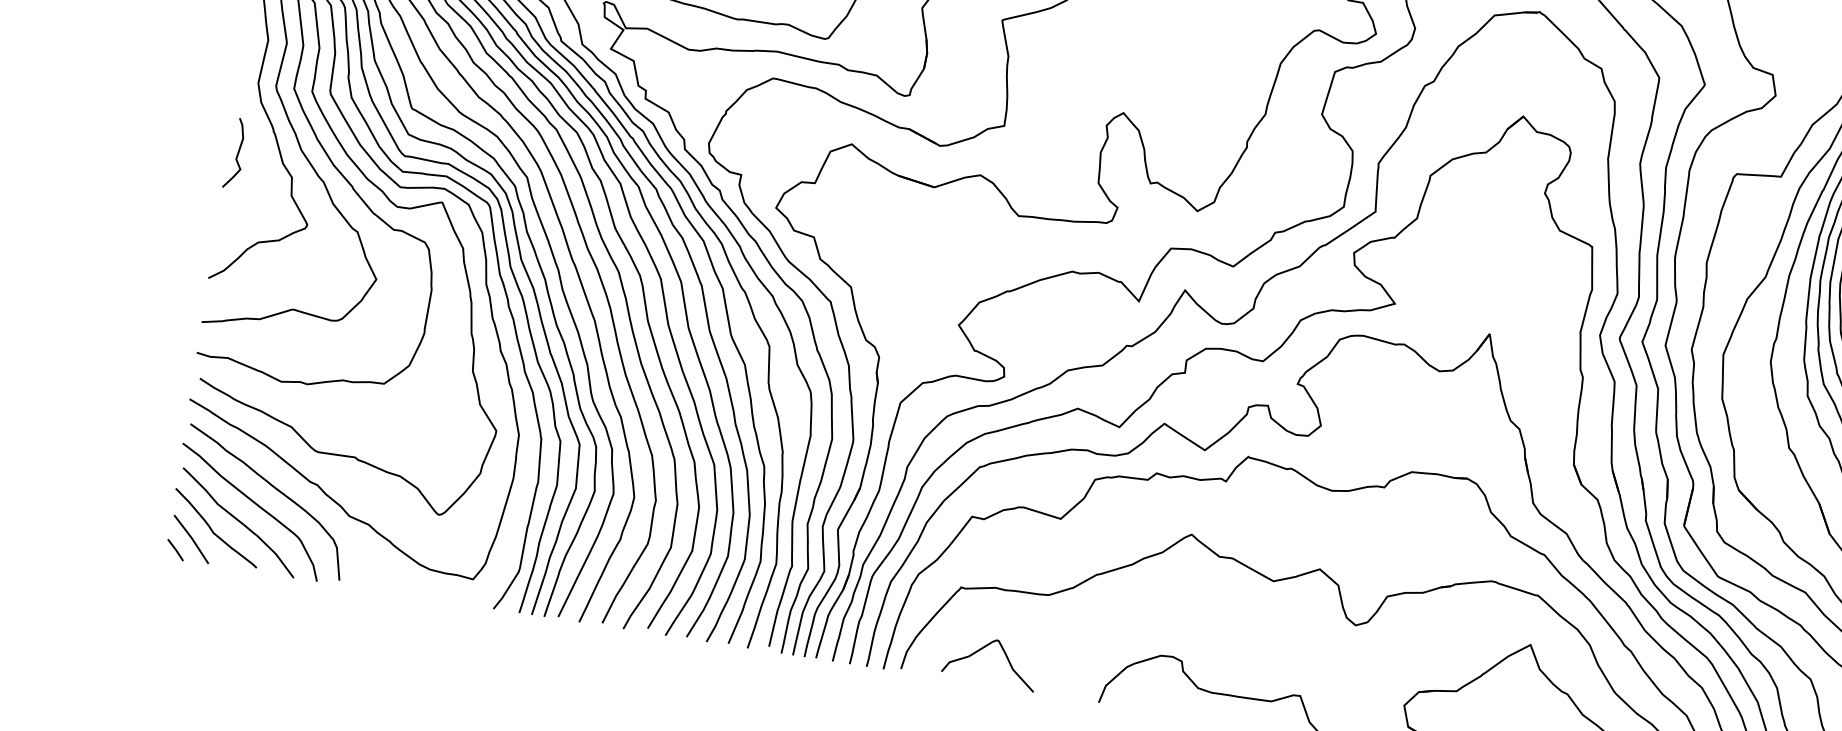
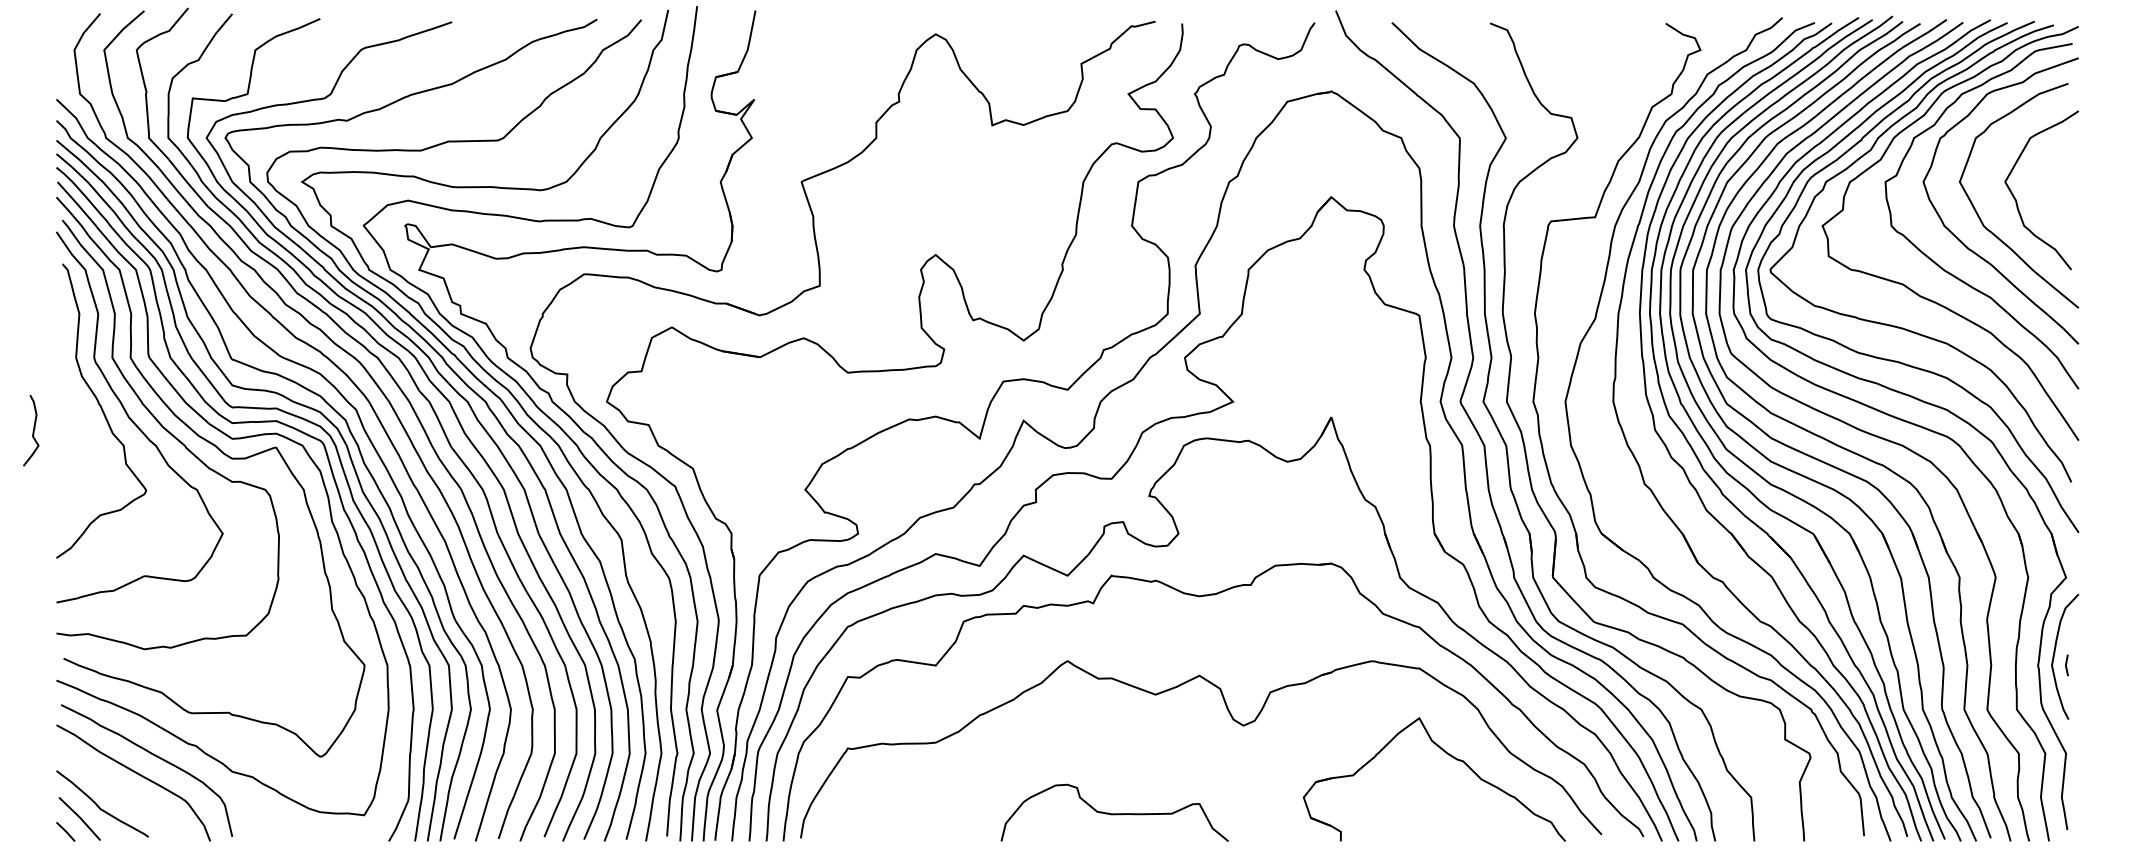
curve: (236, 154) -> (32, 431), moved
curve: (238, 522) -> (123, 794), removed
curve: (981, 650) -> (877, 807), removed

